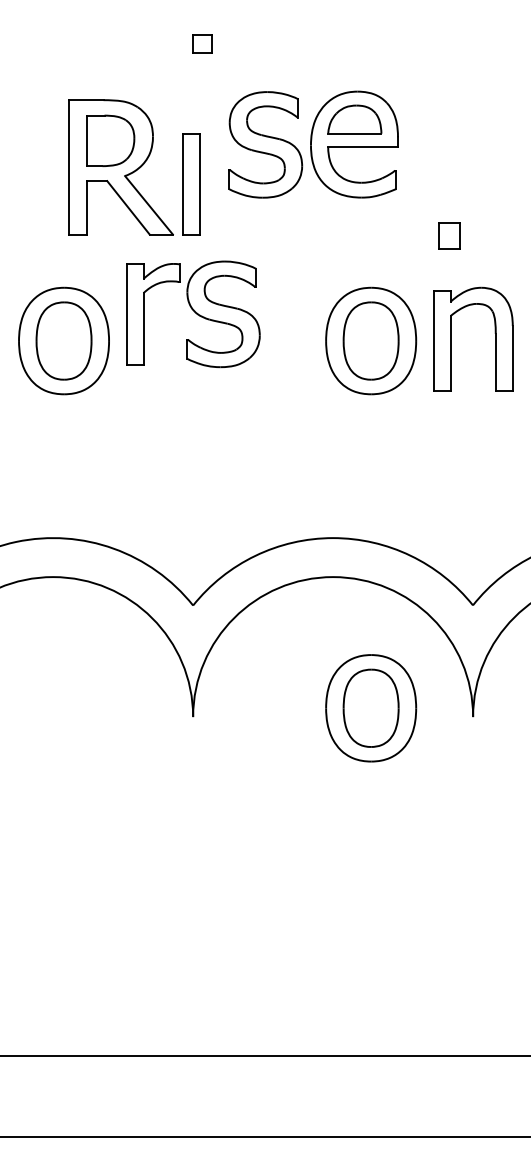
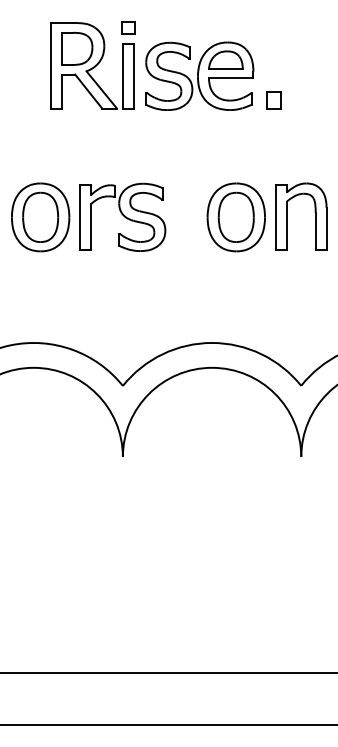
part: (313, 143) -> (199, 75), moved
part: (134, 166) -> (92, 65), moved
part: (448, 236) -> (273, 100), moved
part: (192, 312) -> (122, 216), moved
part: (369, 708) -> (235, 451), removed

